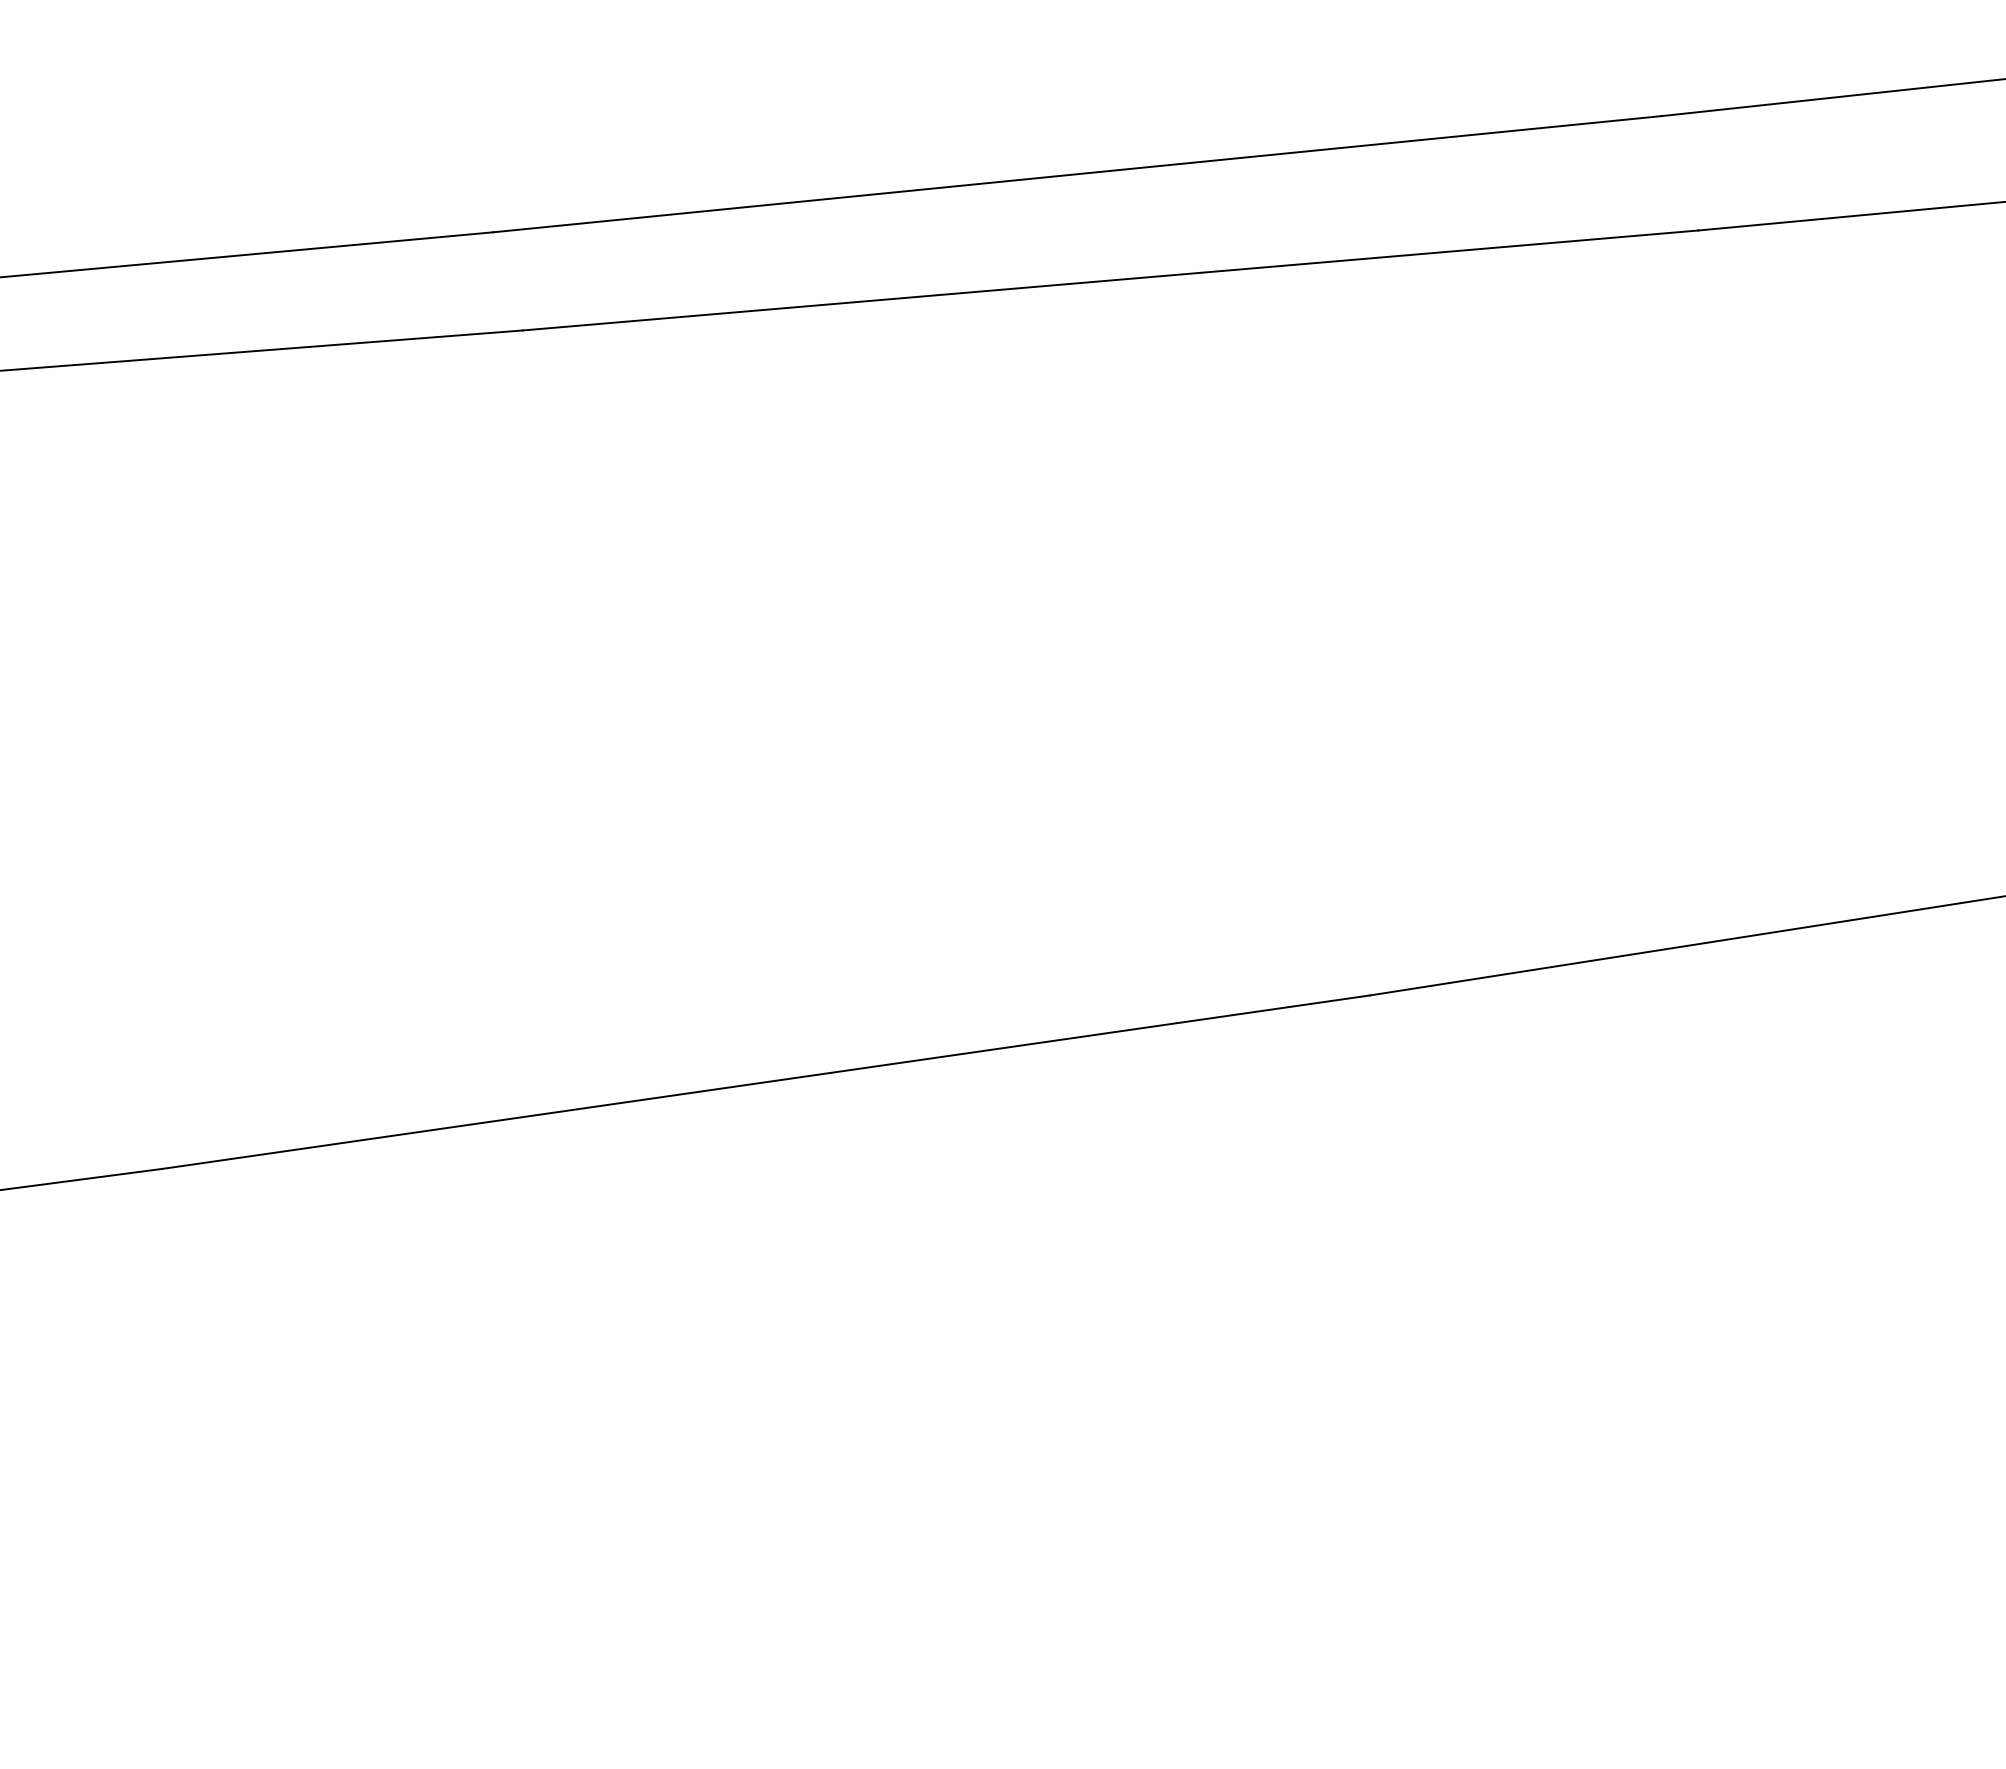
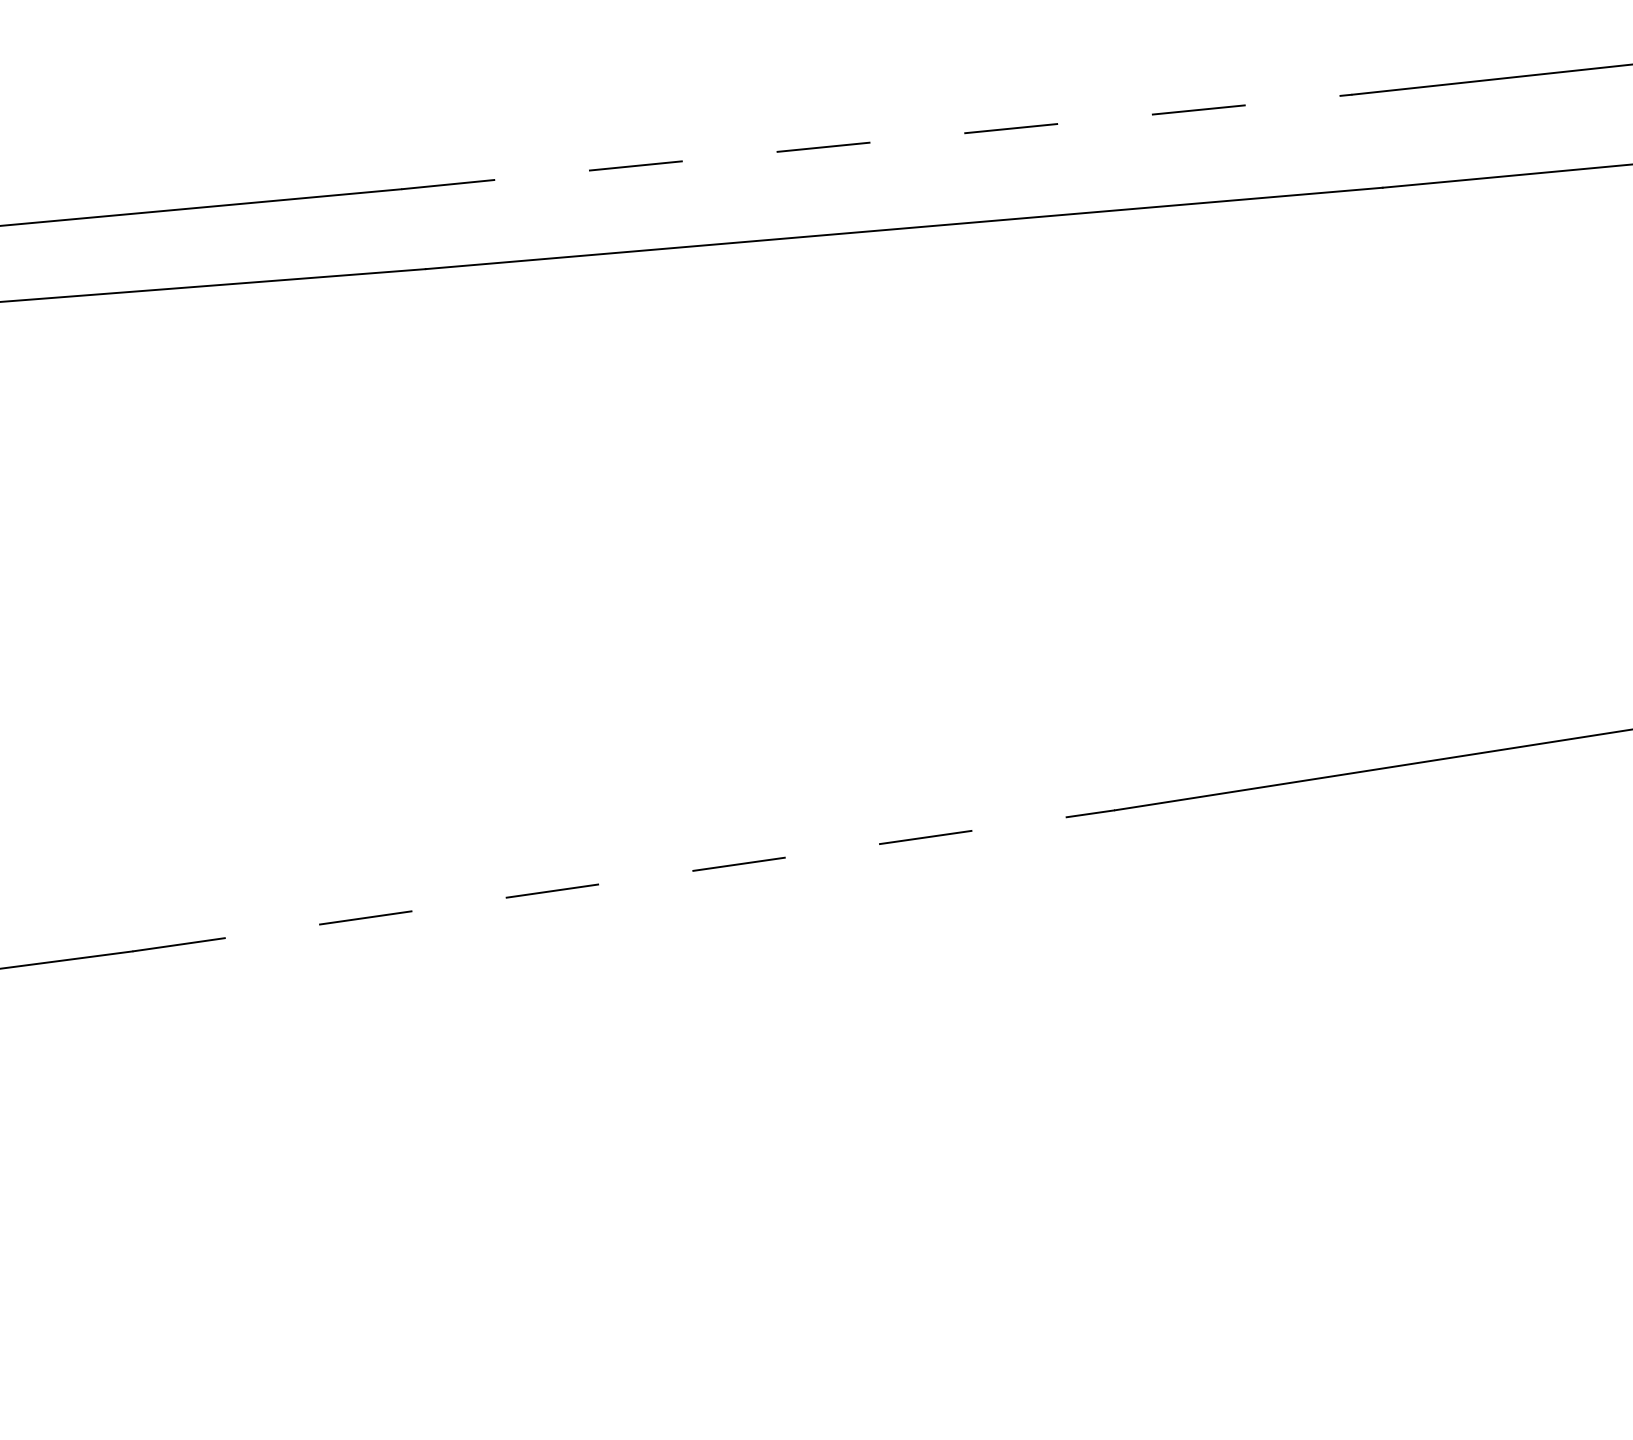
line: (1077, 174) -> (877, 142), solid -> dashed
line: (766, 1082) -> (624, 881), solid -> dashed

